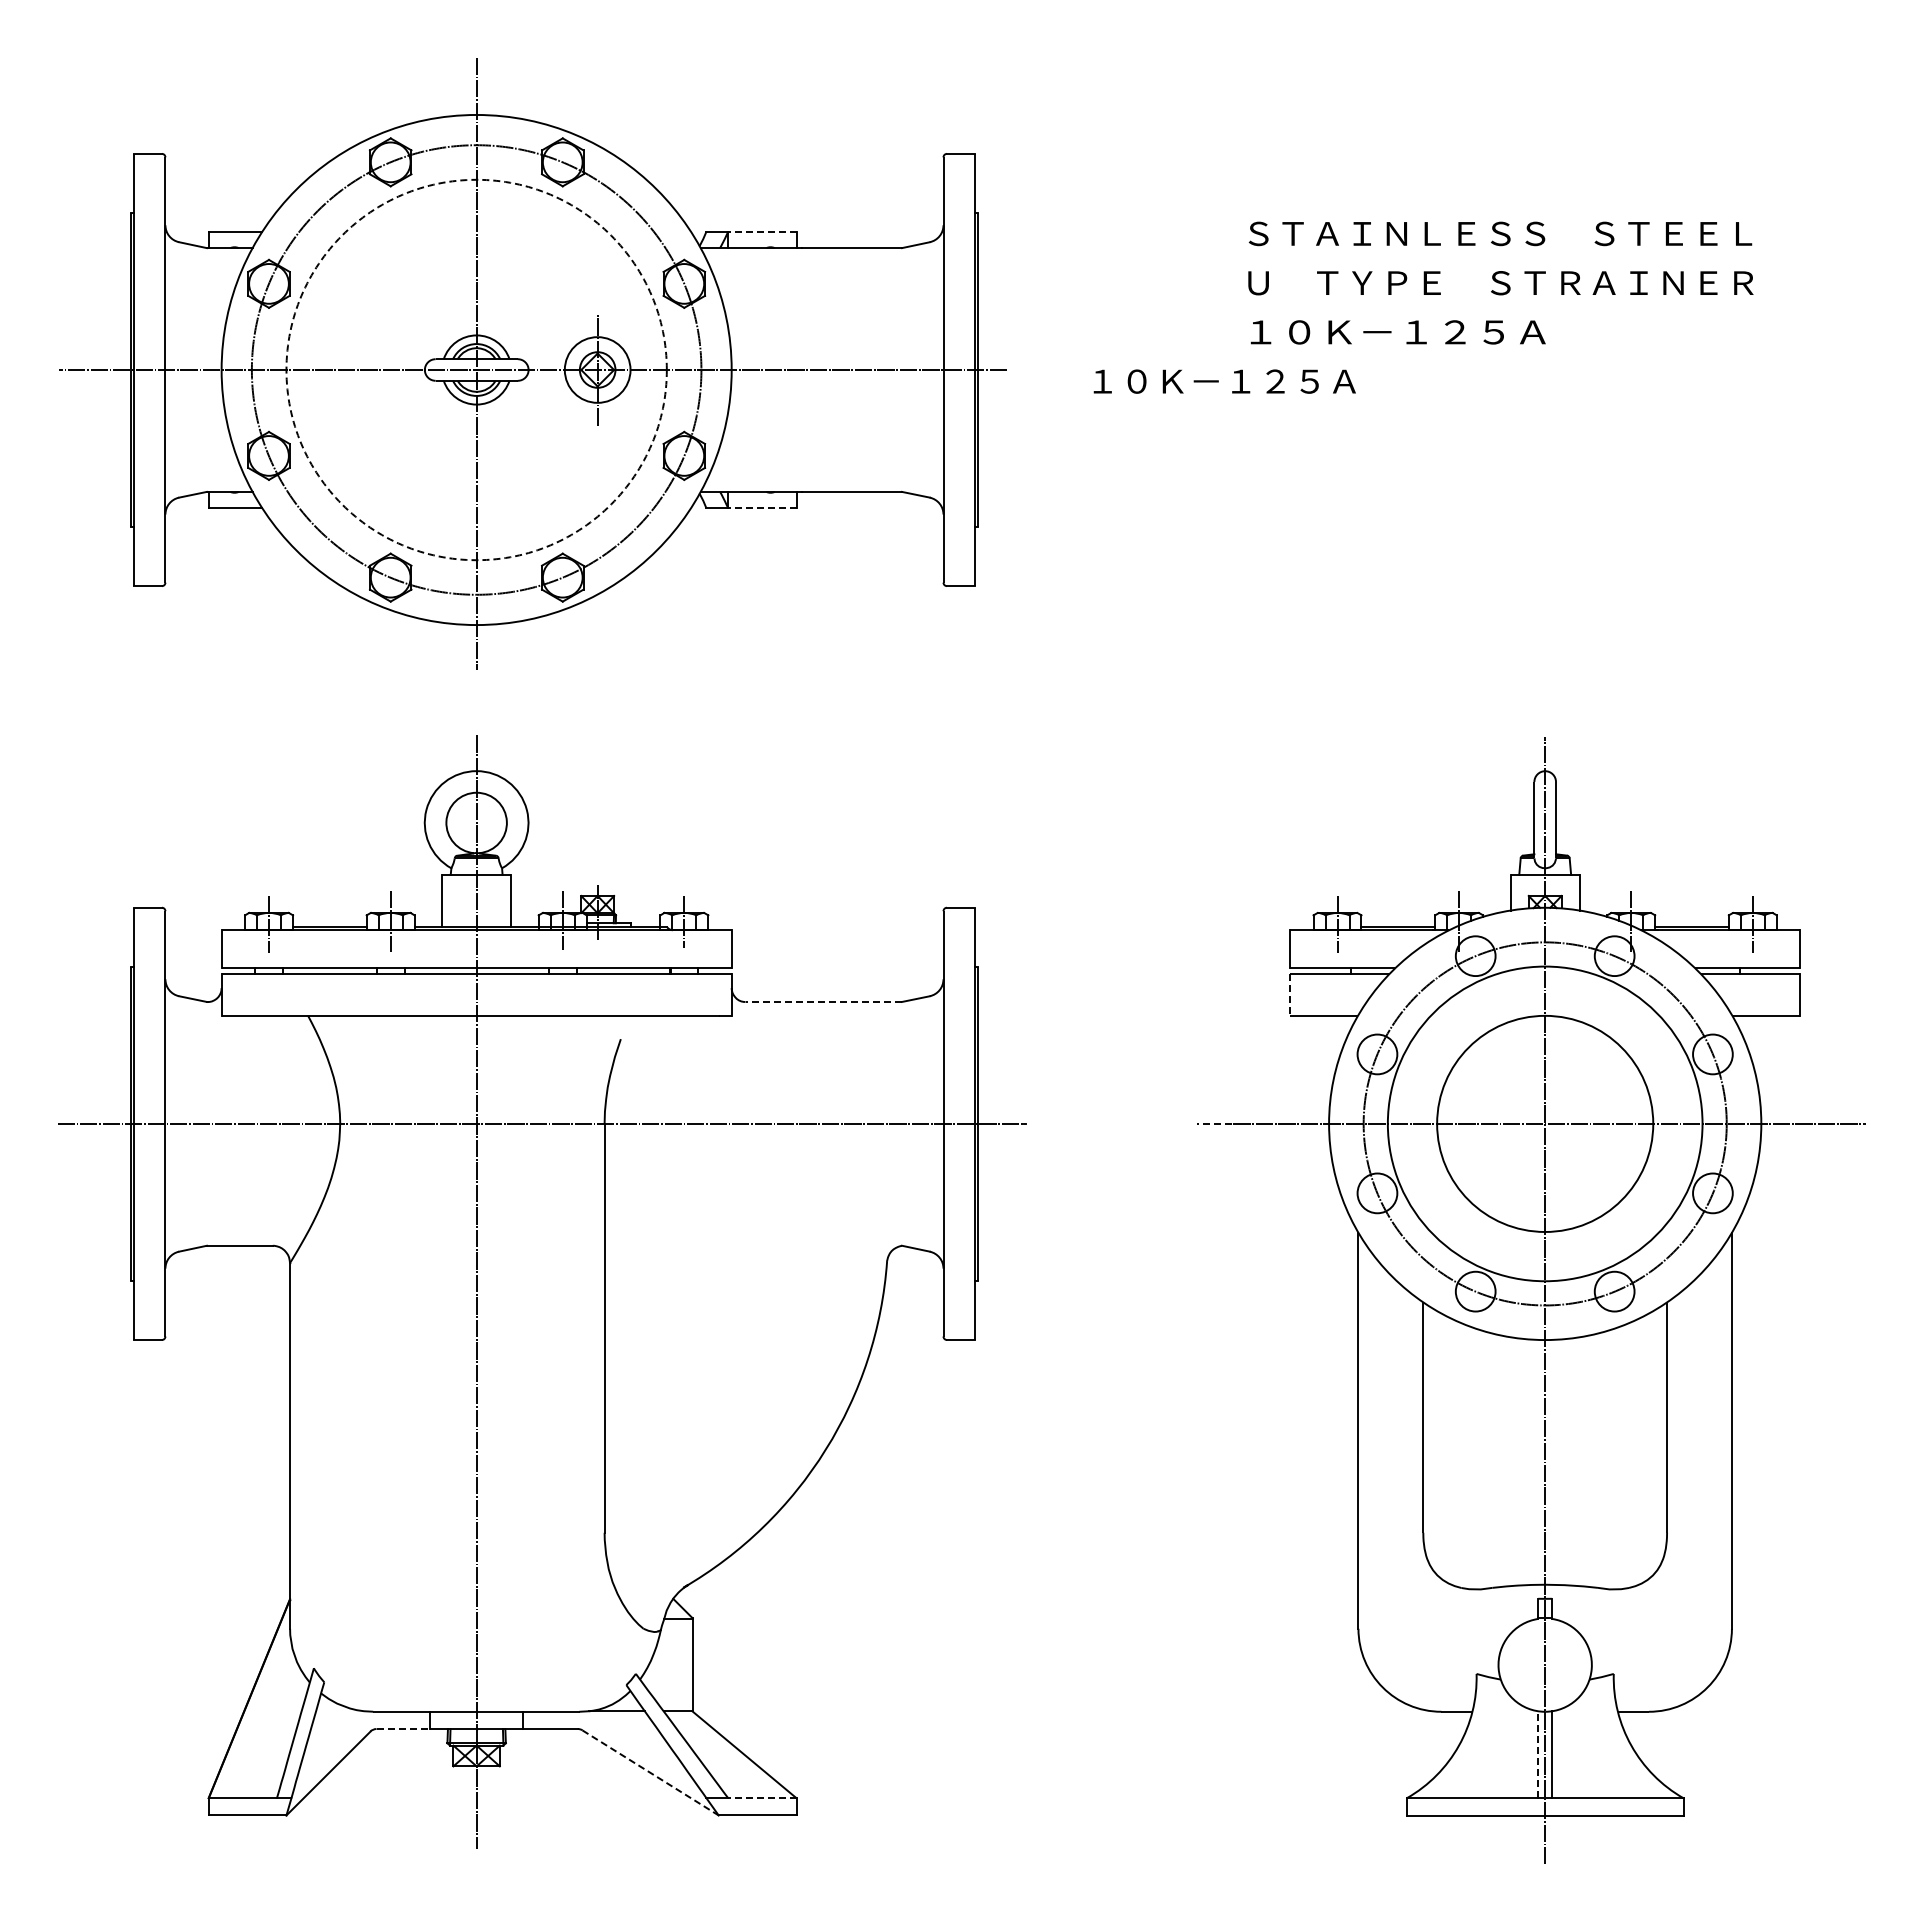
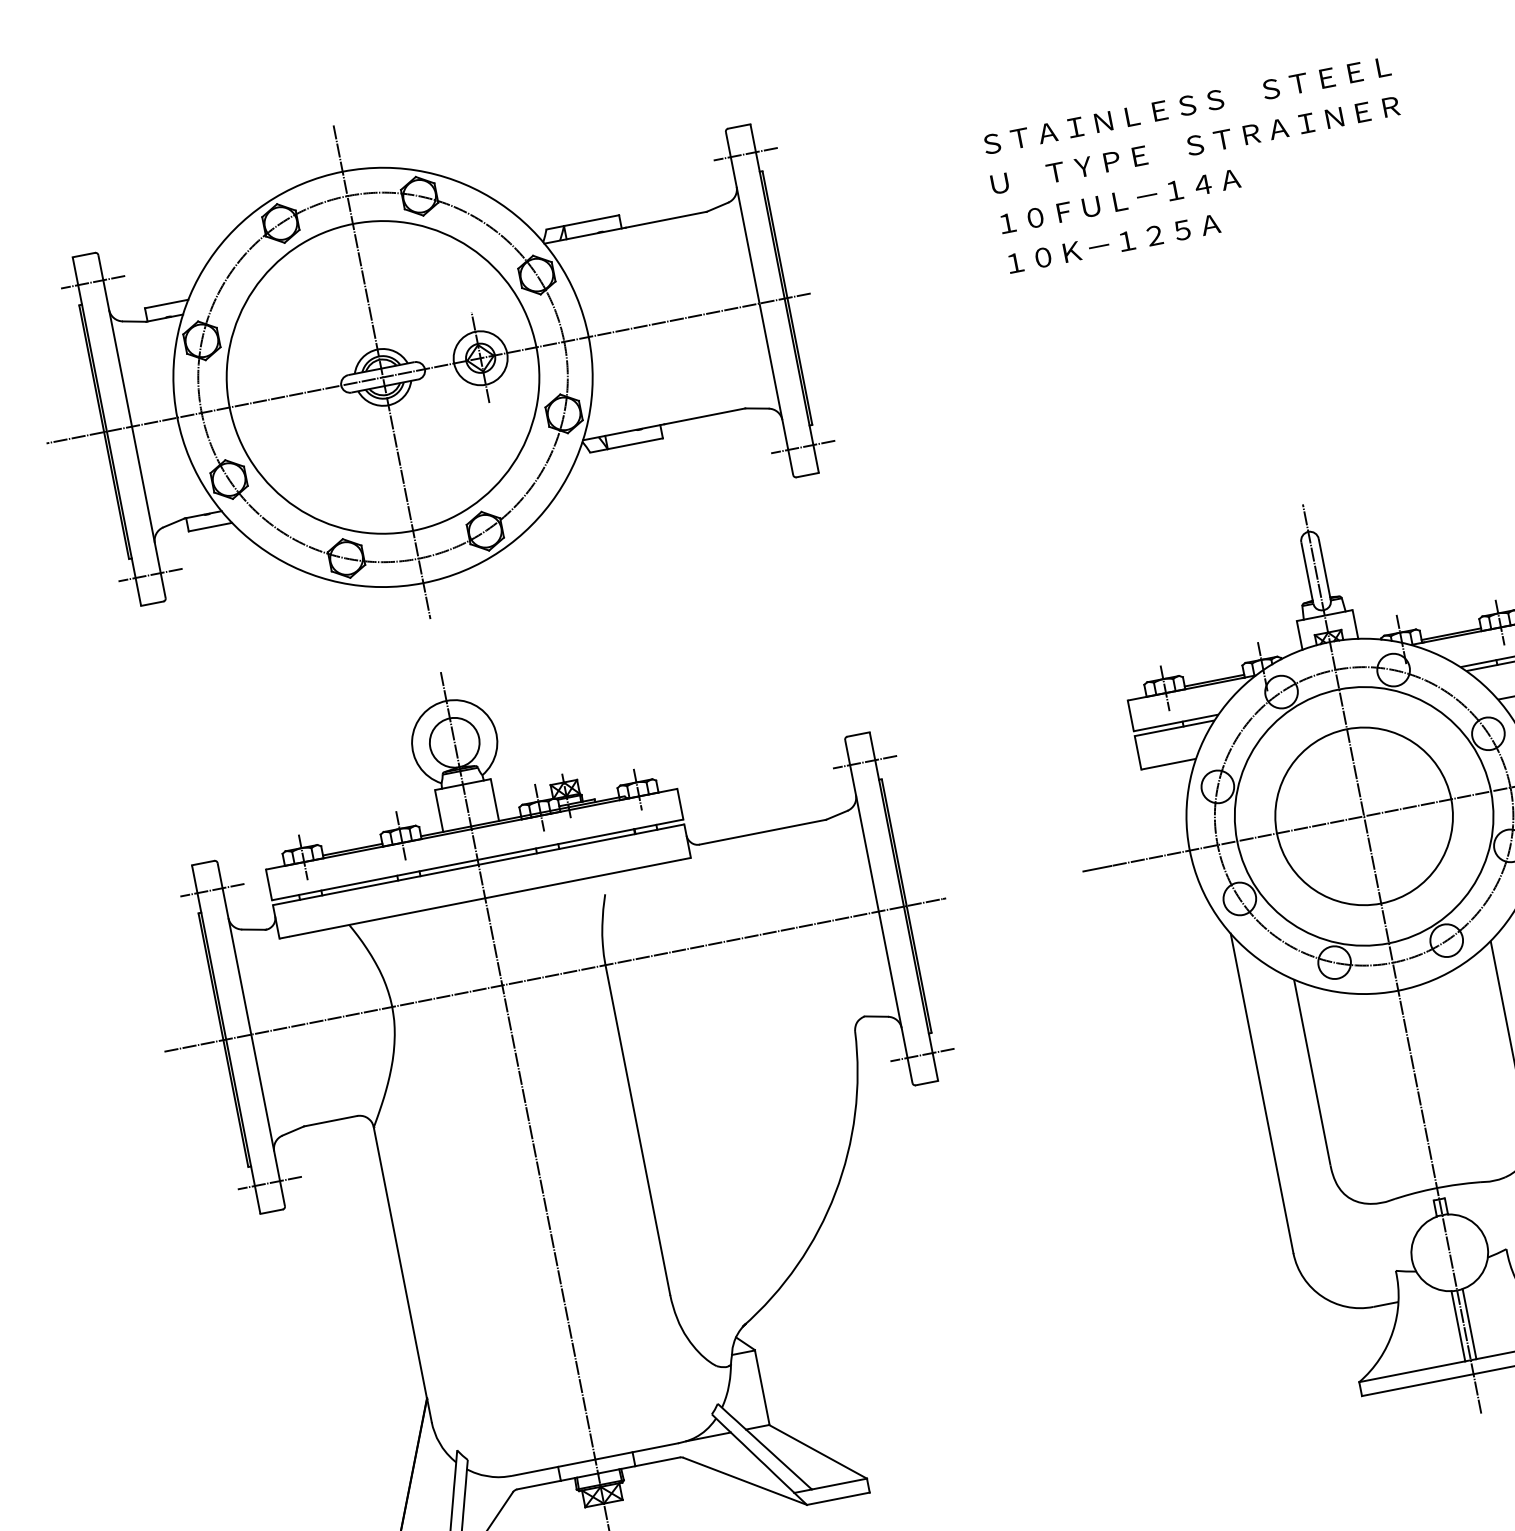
line: (152, 188) -> (92, 282), added
line: (961, 188) -> (745, 154), added
line: (761, 231) -> (590, 220), dashed -> solid
text: (1397, 332) -> (1119, 201), １０Ｋ－１２５Ａ -> １０ＦＵＬ－１４Ａ
circle: (476, 369) -> (382, 377), dashed -> solid
text: (1224, 381) -> (1113, 243), moved
line: (761, 508) -> (634, 444), dashed -> solid
line: (152, 551) -> (150, 575), added
line: (961, 551) -> (802, 447), added
line: (152, 942) -> (212, 890), added
line: (961, 942) -> (864, 762), added
line: (1290, 995) -> (1138, 753), dashed -> solid
line: (823, 1001) -> (762, 831), dashed -> solid
line: (1213, 1123) -> (1096, 868), dashed -> solid
line: (152, 1305) -> (269, 1183), added
line: (961, 1305) -> (922, 1055), added
line: (403, 1729) -> (539, 1485), dashed -> solid
line: (1538, 1754) -> (1458, 1326), dashed -> solid
line: (651, 1773) -> (746, 1481), dashed -> solid
line: (761, 1798) -> (838, 1484), dashed -> solid

